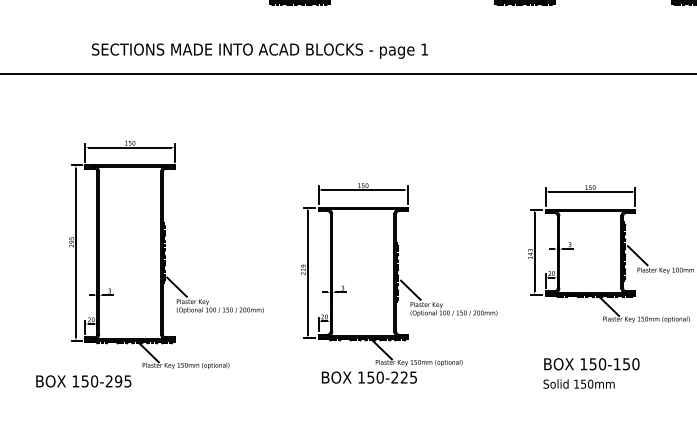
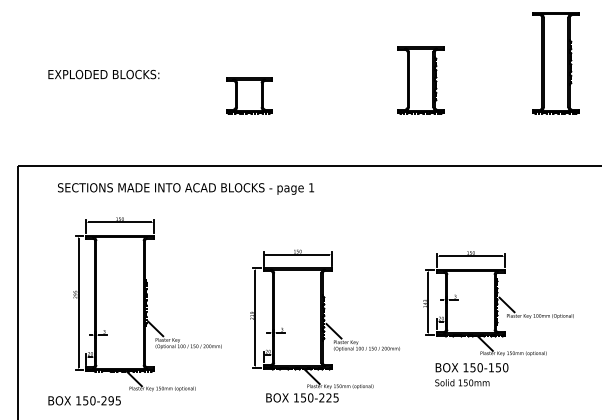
text: (260, 50) -> (186, 188), moved
text: (591, 373) -> (471, 374), moved

